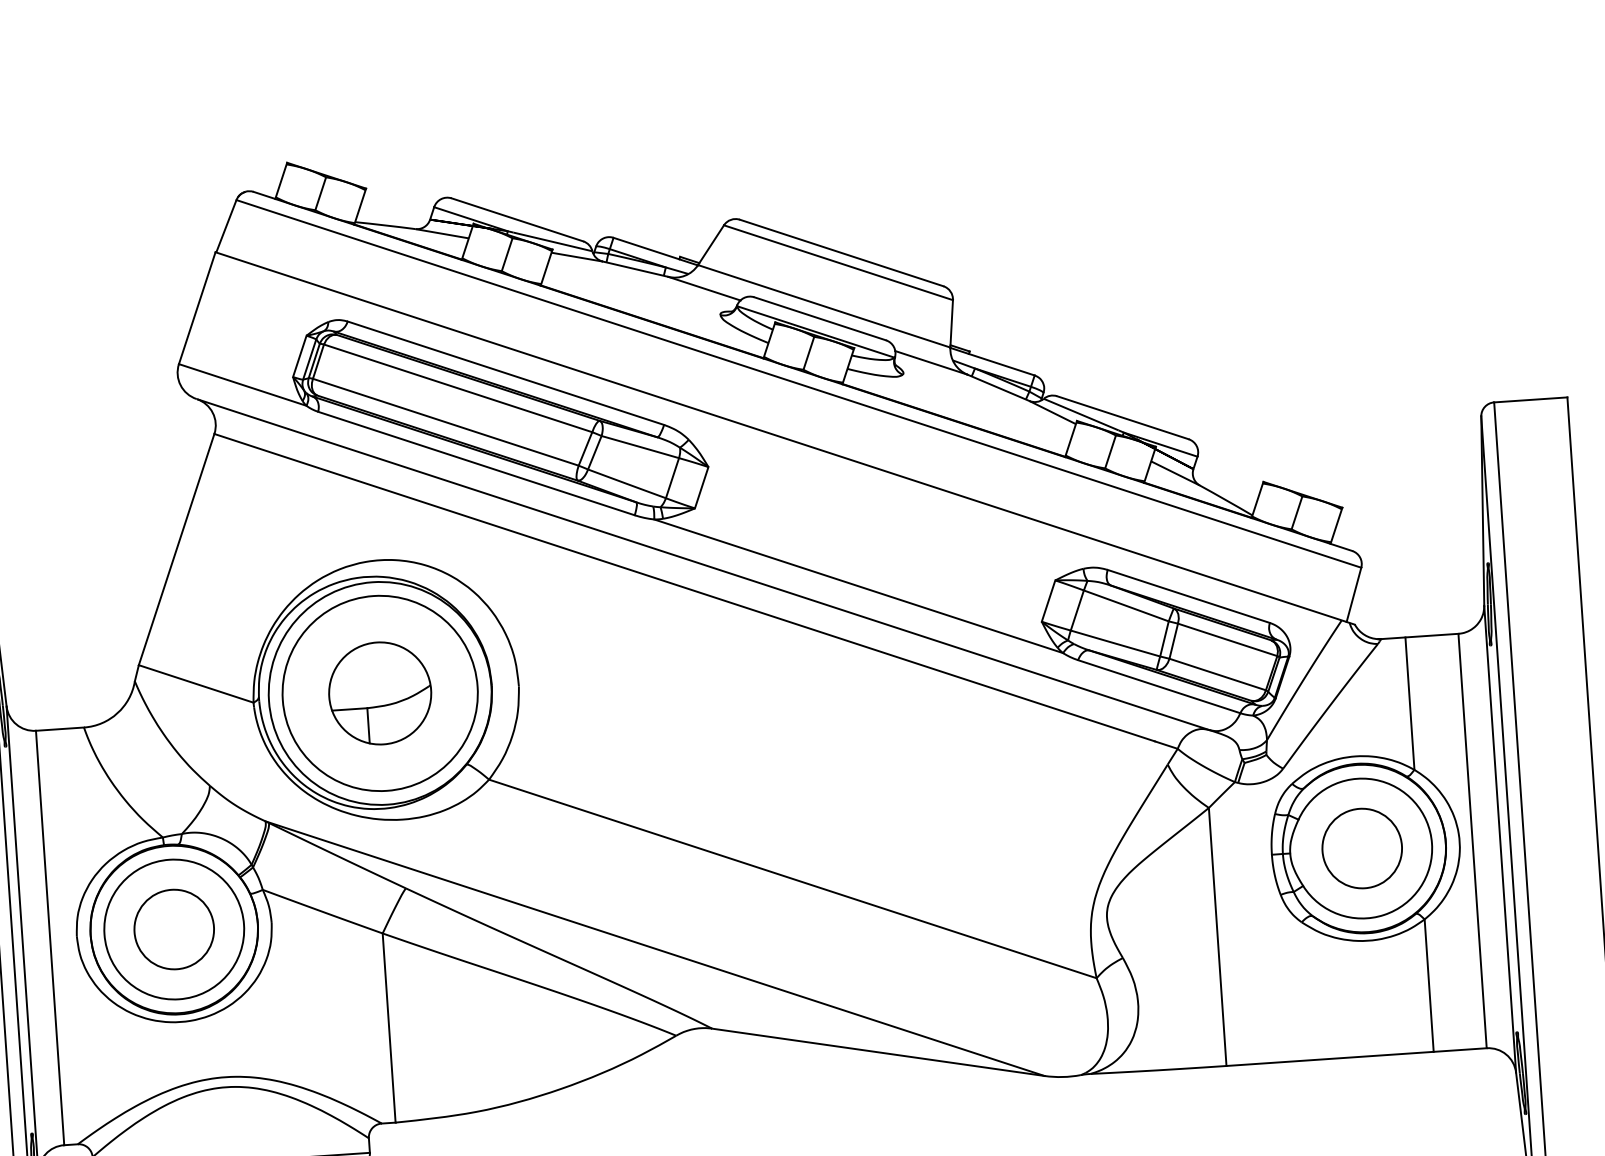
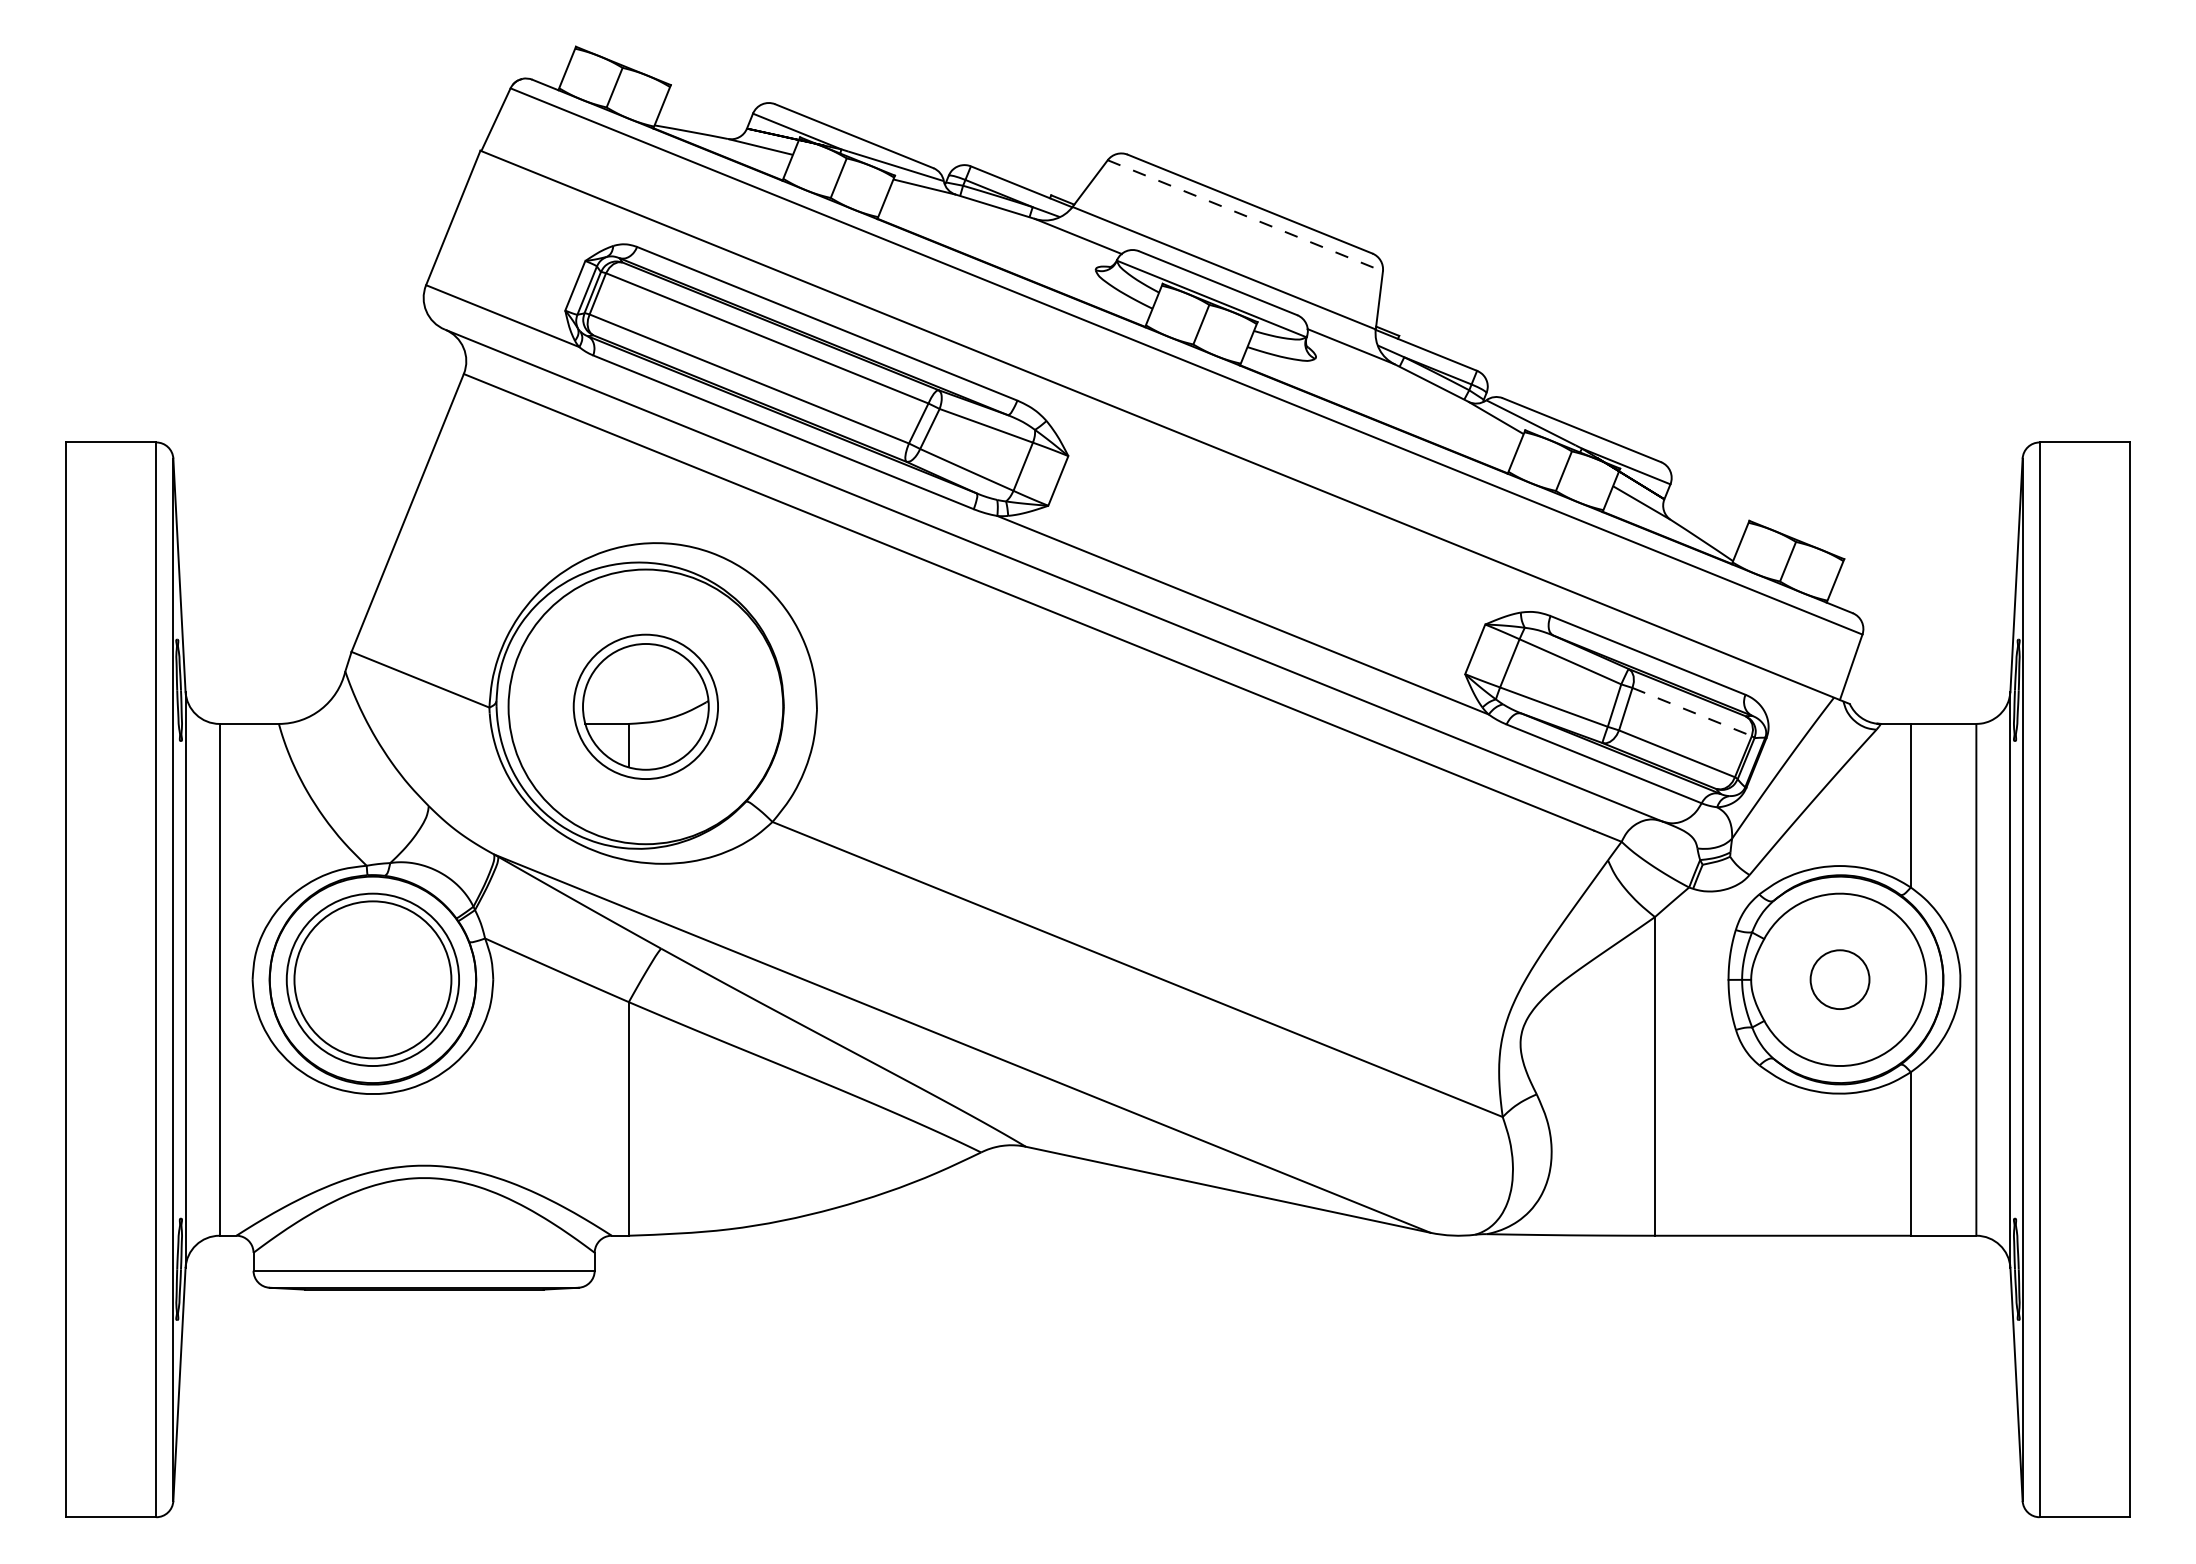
line: (838, 263) -> (1245, 216), solid -> dashed
line: (1227, 640) -> (1692, 712), solid -> dashed
circle: (379, 693) -> (645, 706), size x0.6
circle: (1361, 848) -> (1839, 979), size x0.6
circle: (173, 929) -> (372, 979), size x1.6

